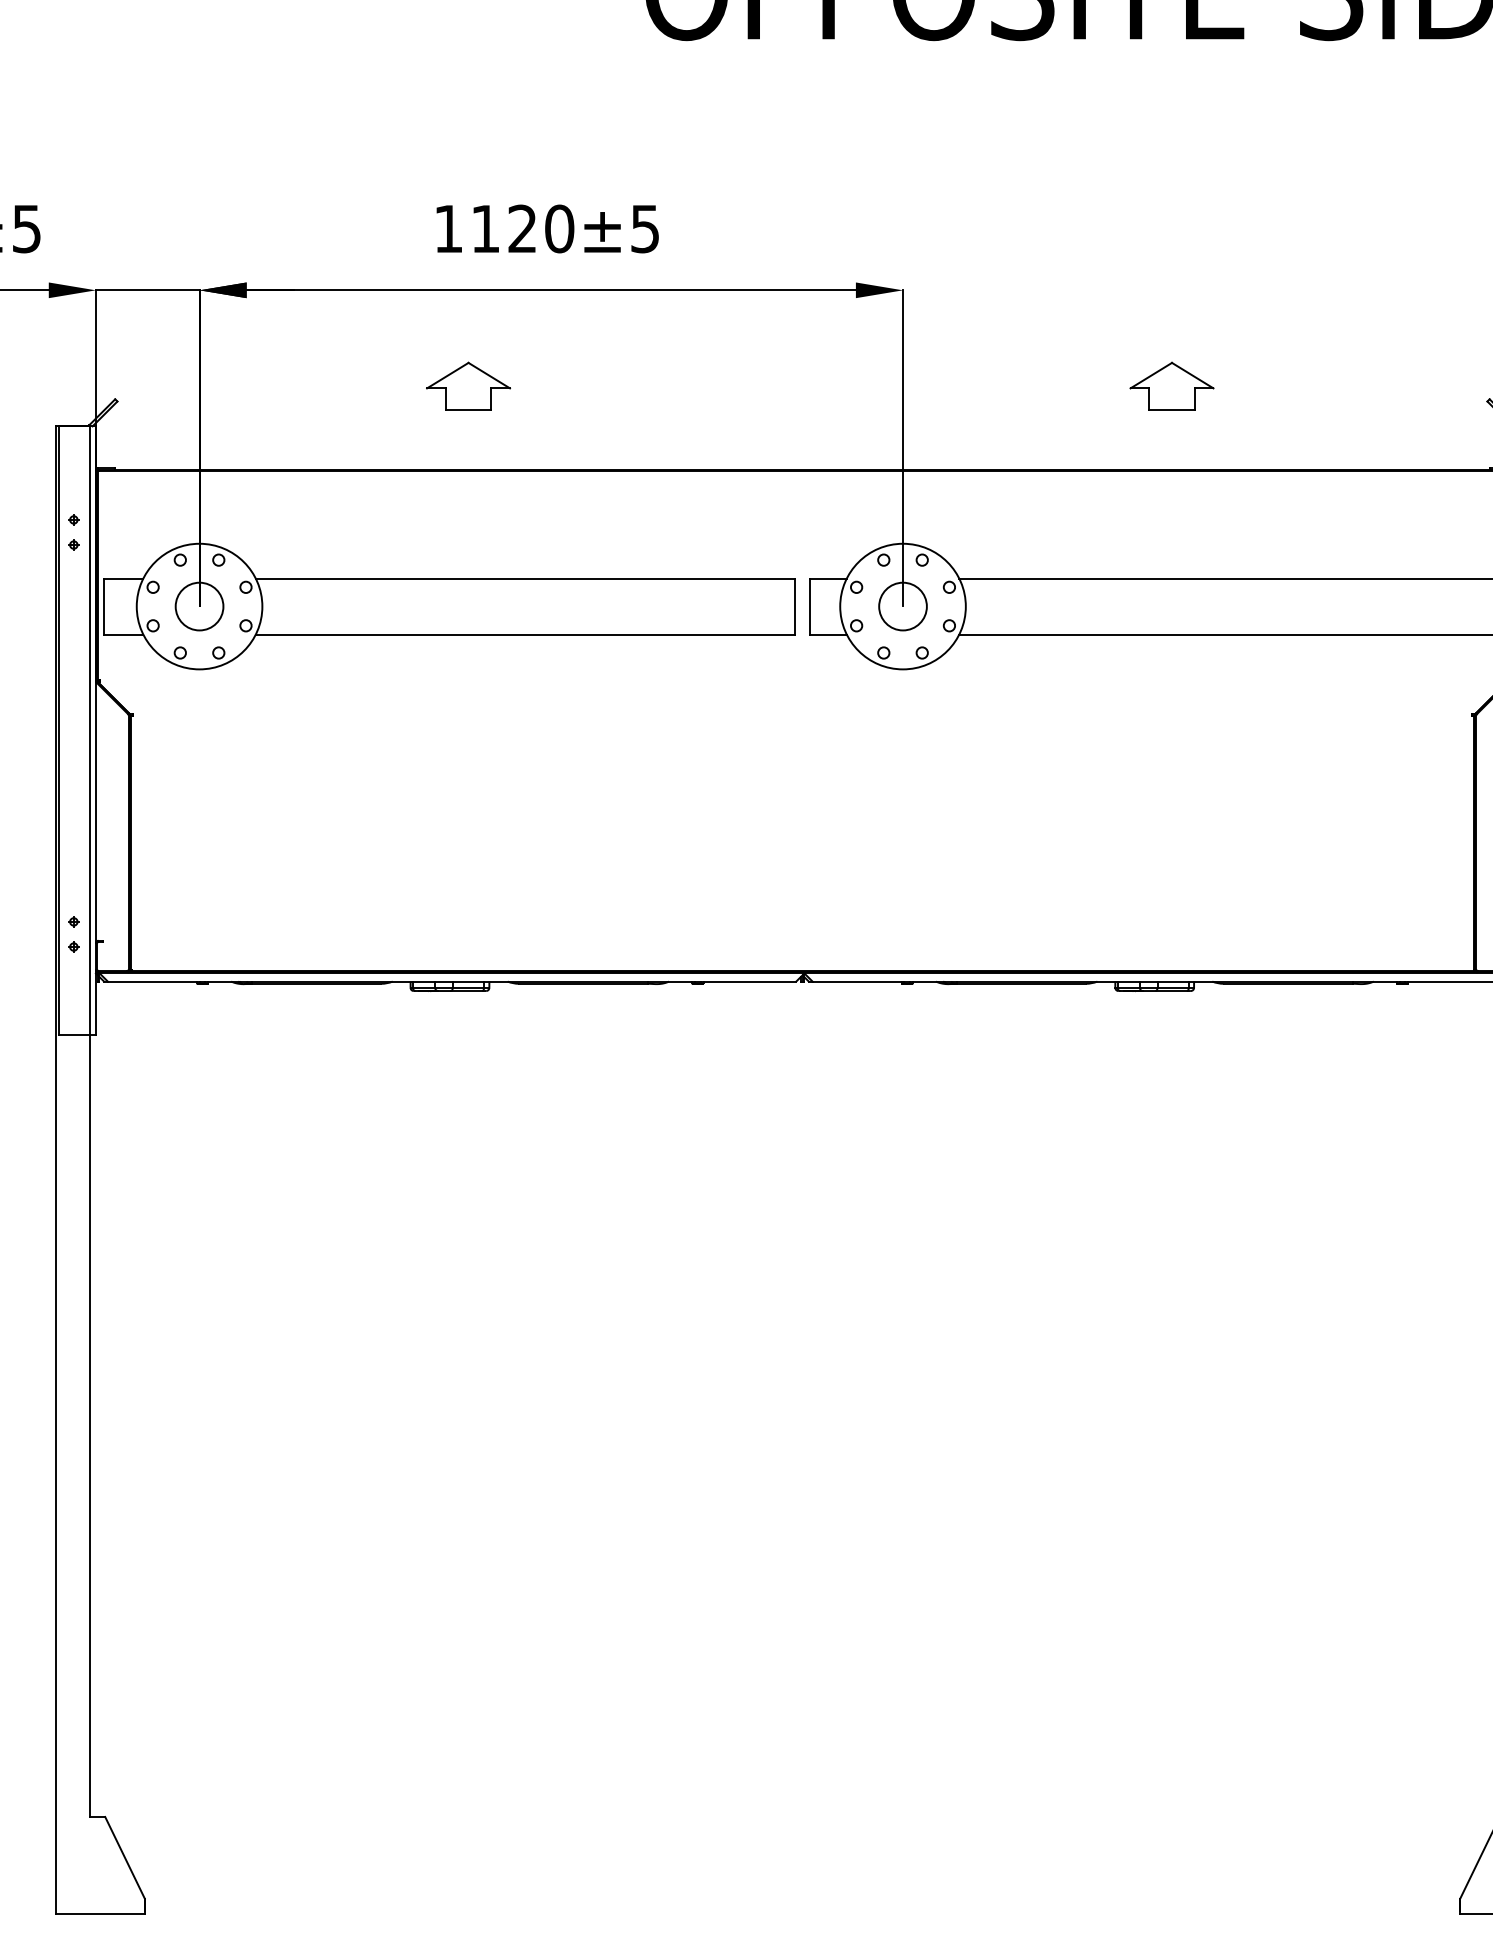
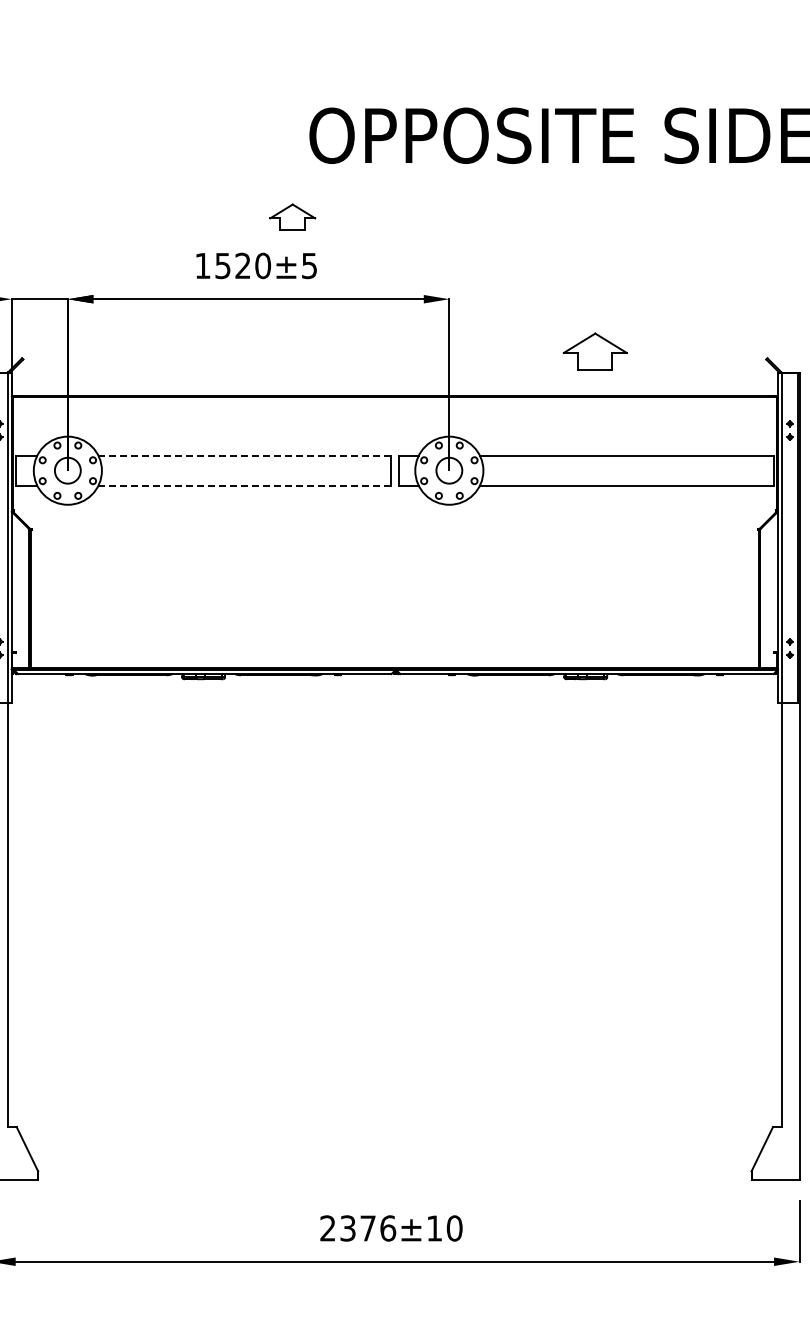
text: (484, 229) -> (222, 266), 1120±5 -> 1520±5
part: (468, 384) -> (292, 216), moved
part: (1170, 384) -> (594, 350), size x1.4
line: (527, 578) -> (245, 455), solid -> dashed
line: (525, 633) -> (244, 485), solid -> dashed

